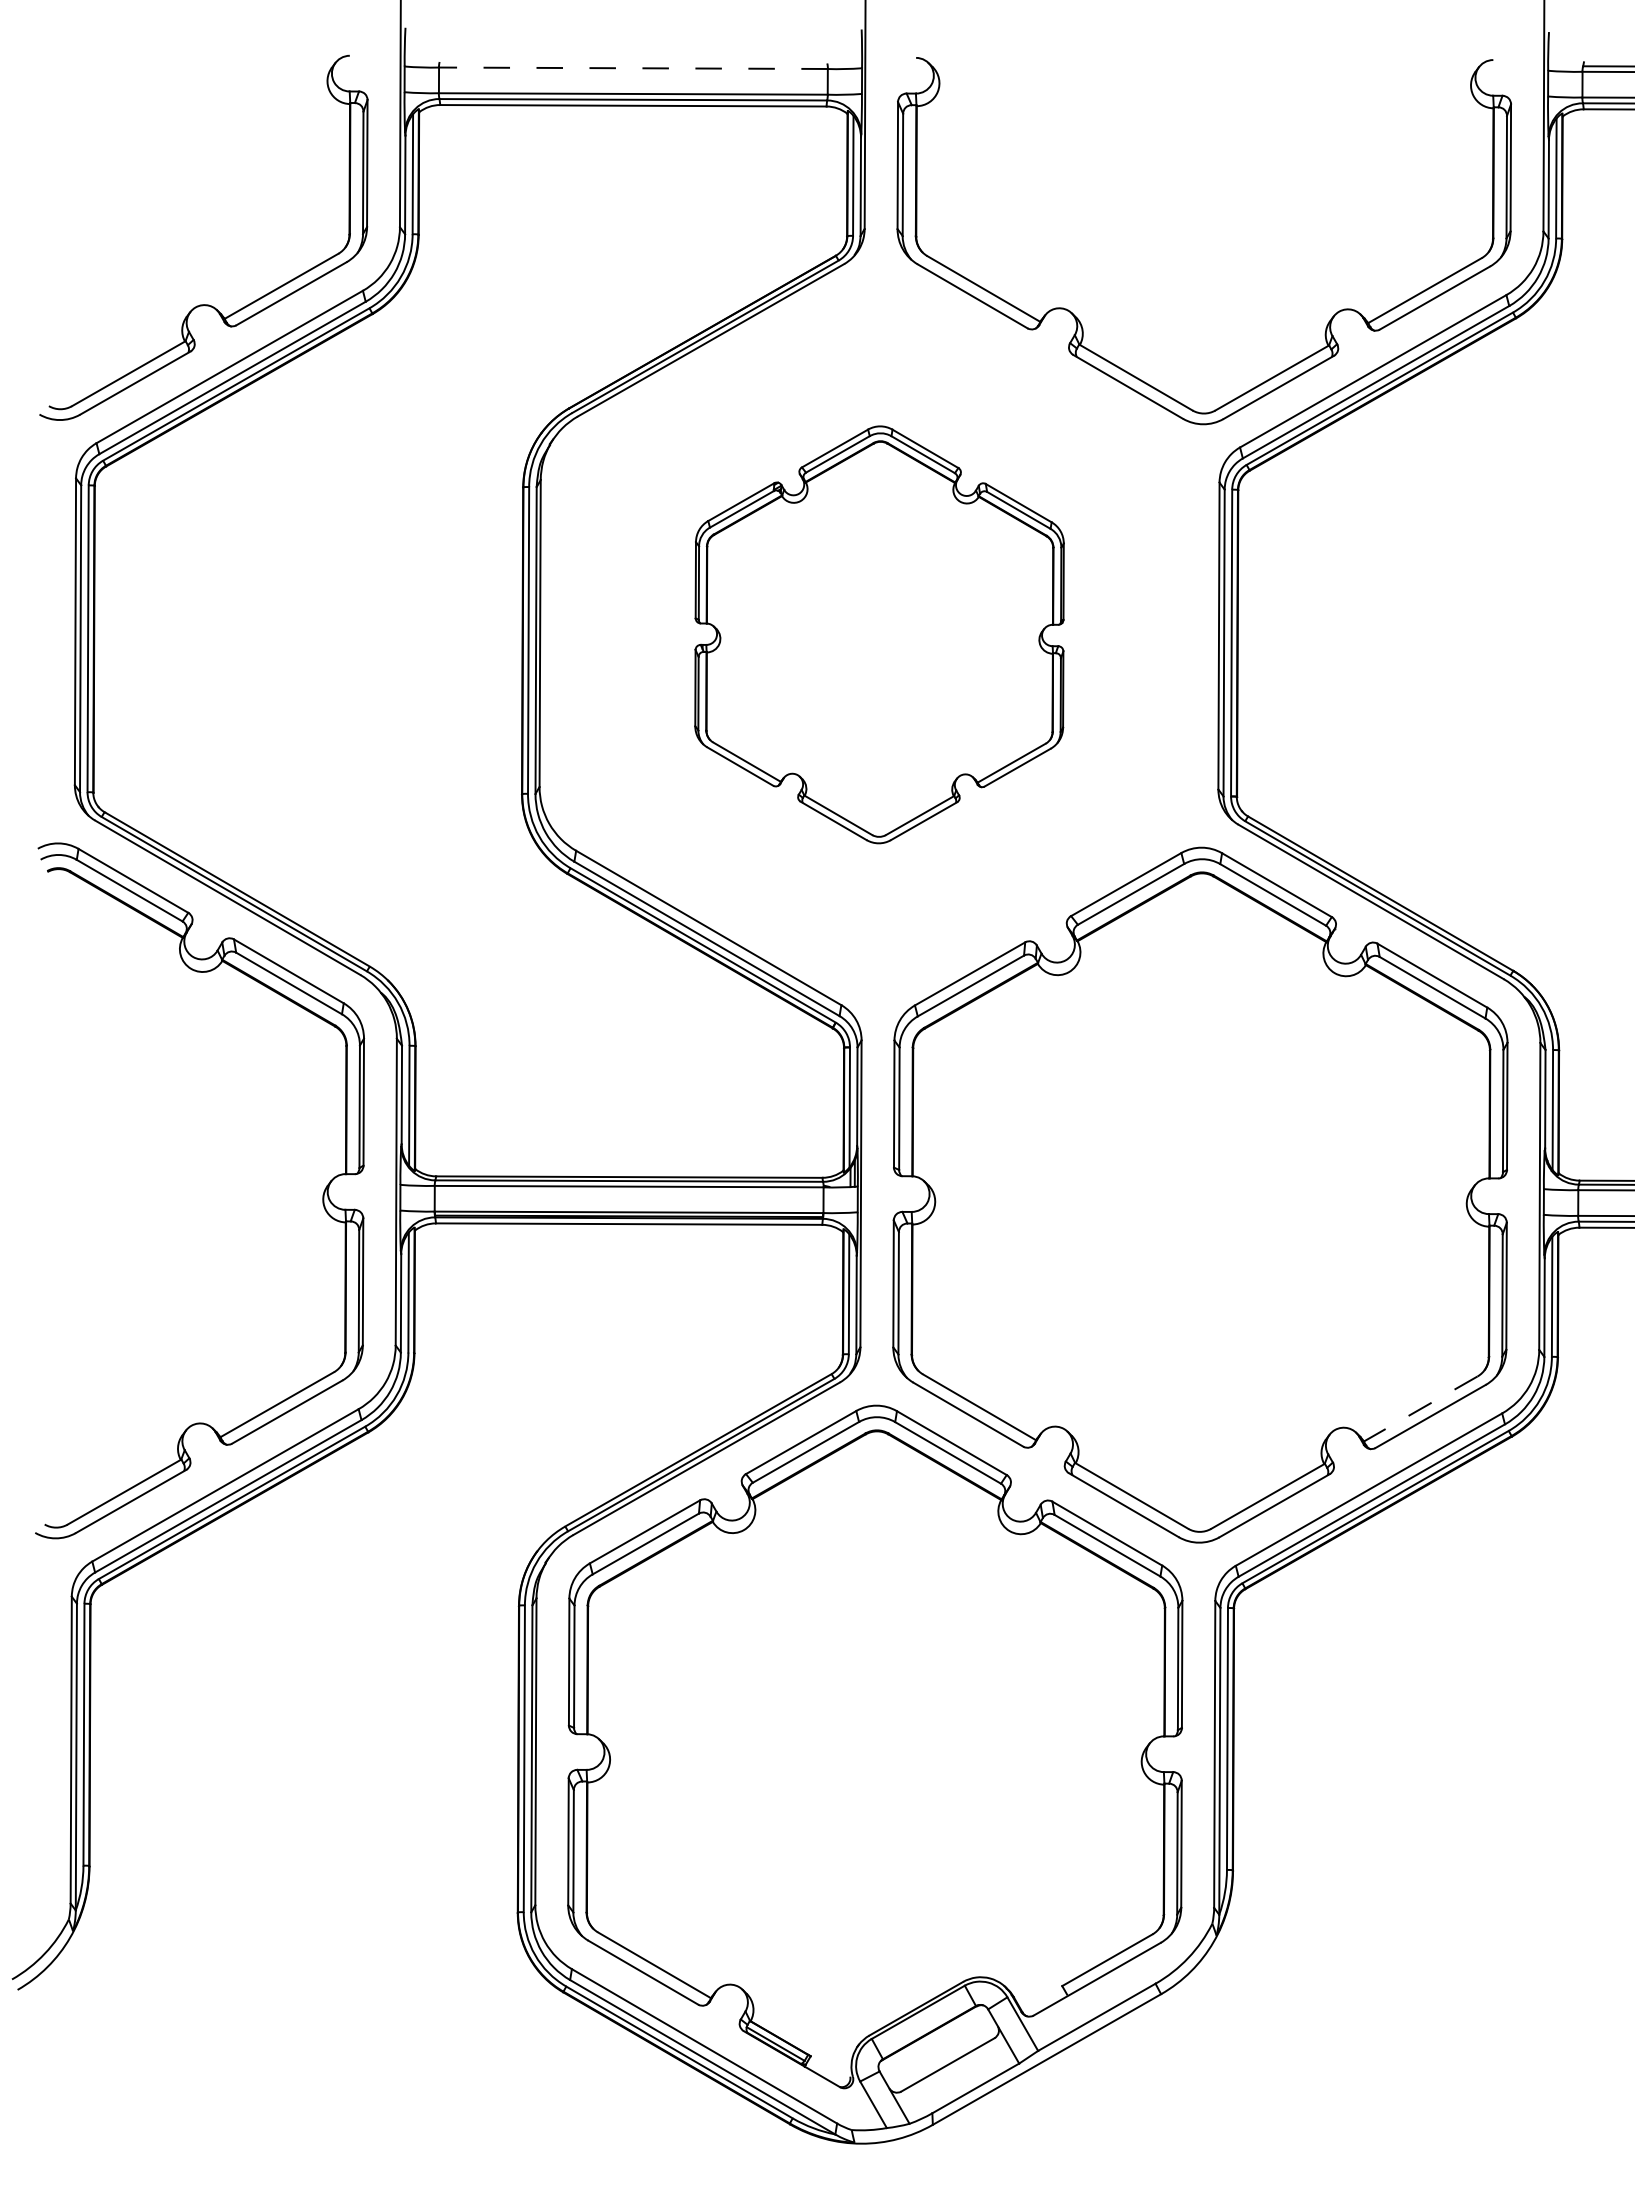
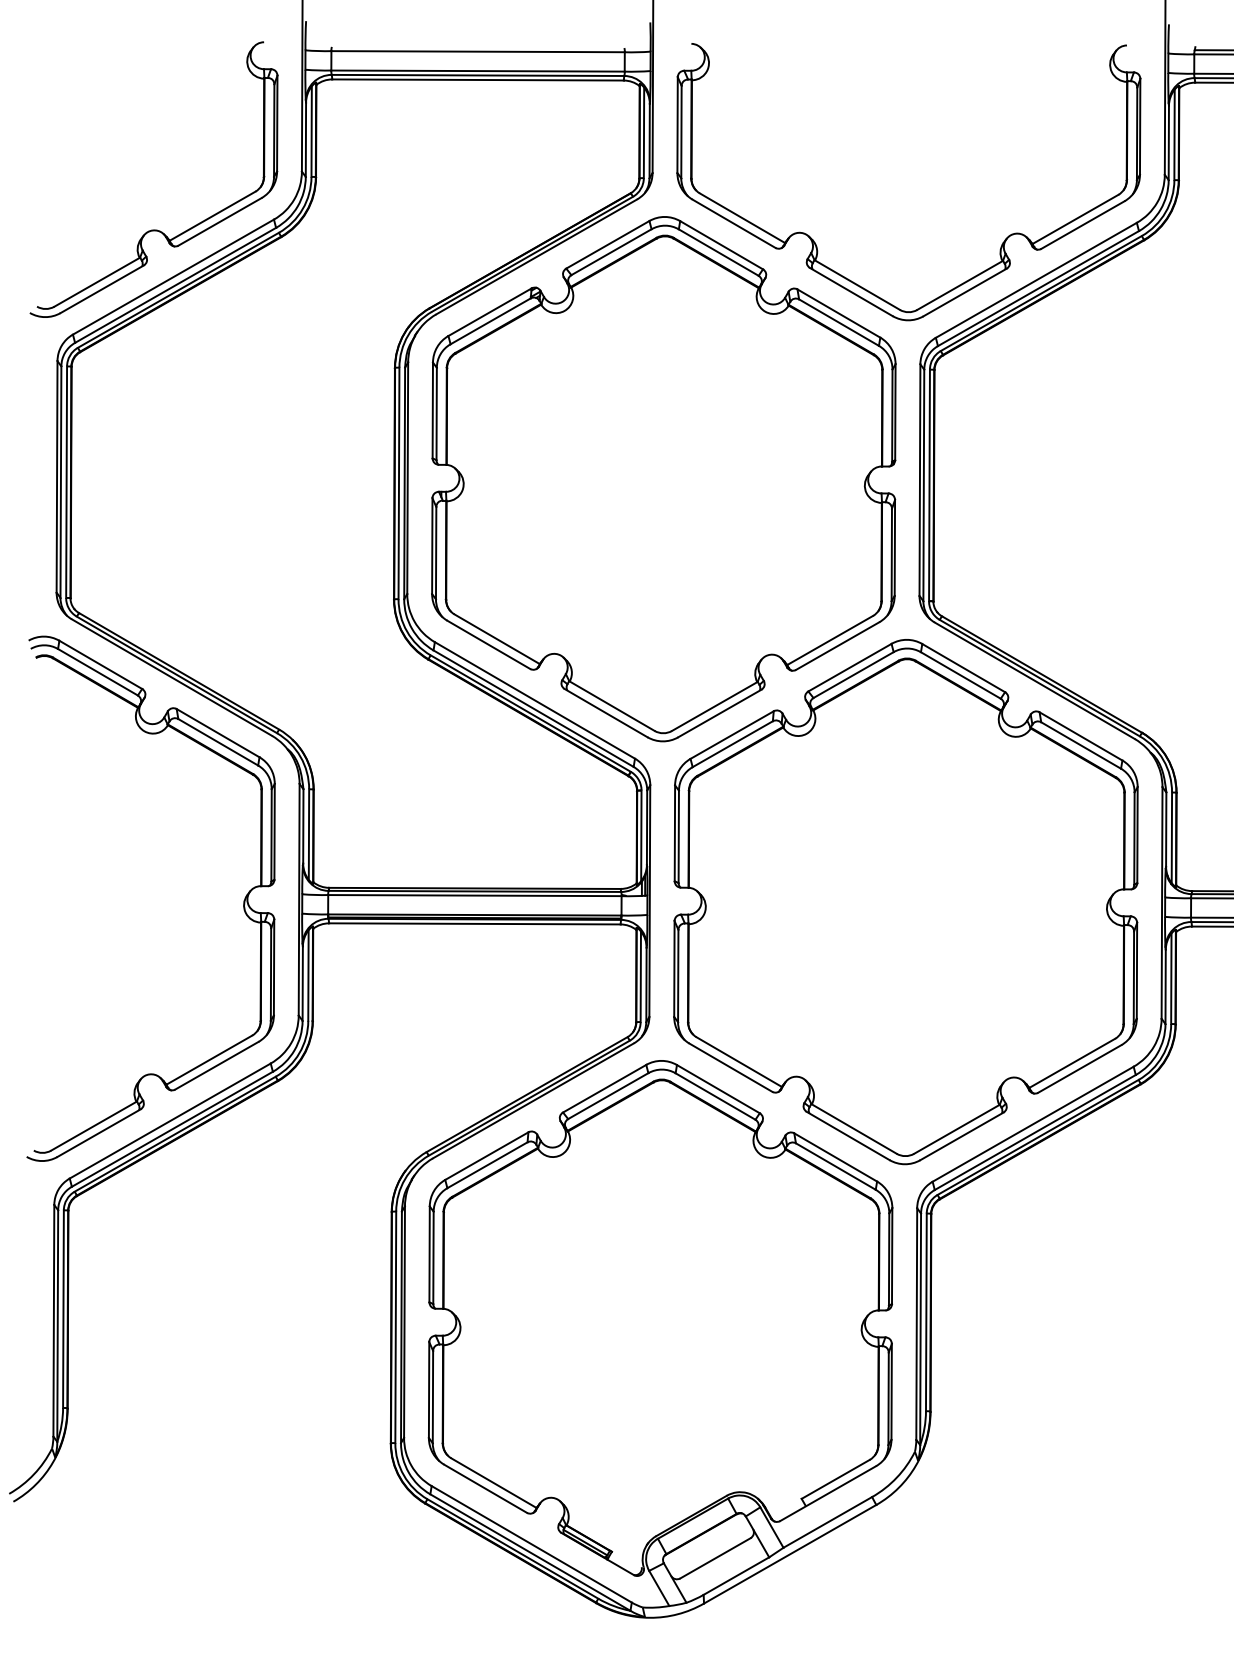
line: (632, 68) -> (477, 51), dashed -> solid
part: (879, 634) -> (663, 478), size x1.67
line: (1420, 1409) -> (1072, 1063), dashed -> solid

